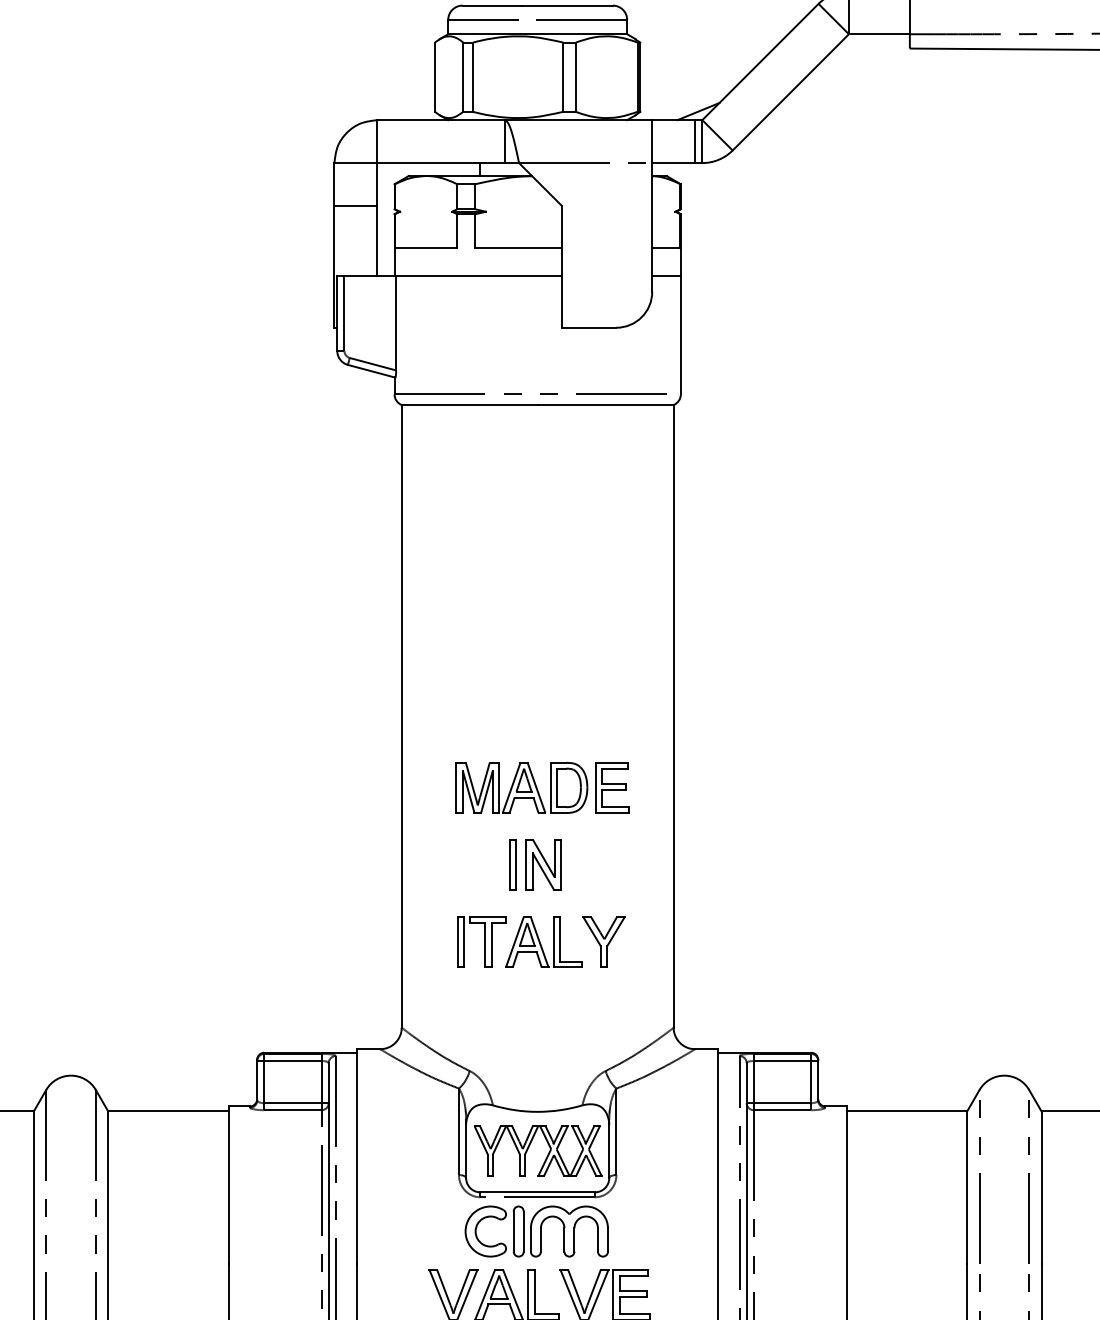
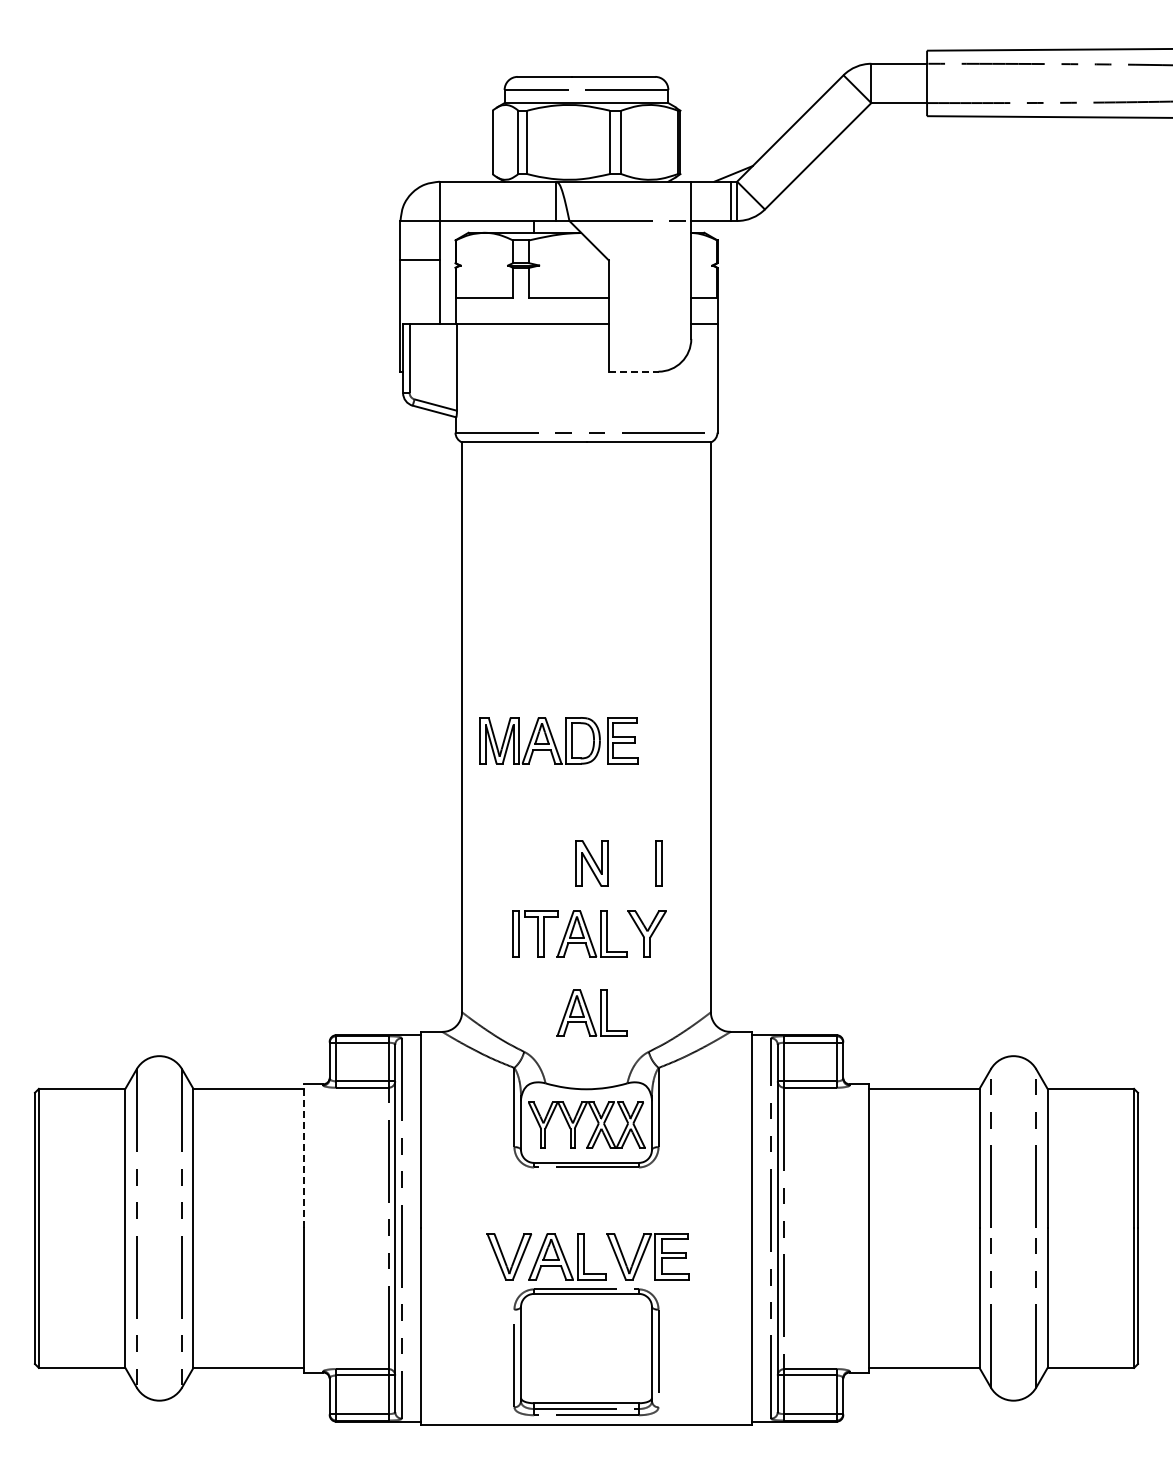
line: (589, 327) -> (633, 371), solid -> dashed
part: (542, 787) -> (558, 740), moved
part: (512, 865) -> (658, 863), moved
part: (543, 1027) -> (591, 1012), added
line: (228, 1184) -> (303, 1155), solid -> dashed
part: (536, 1231) -> (585, 1198), removed

